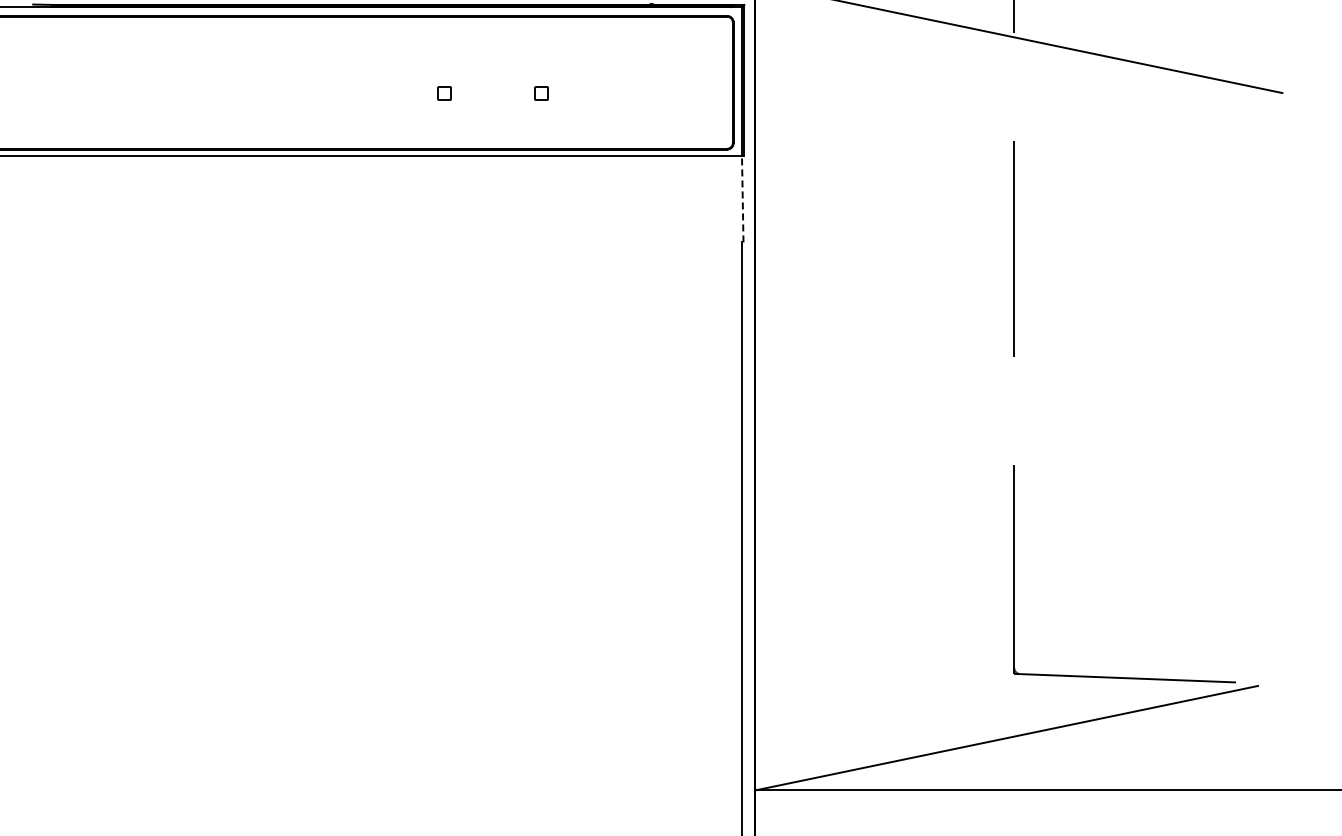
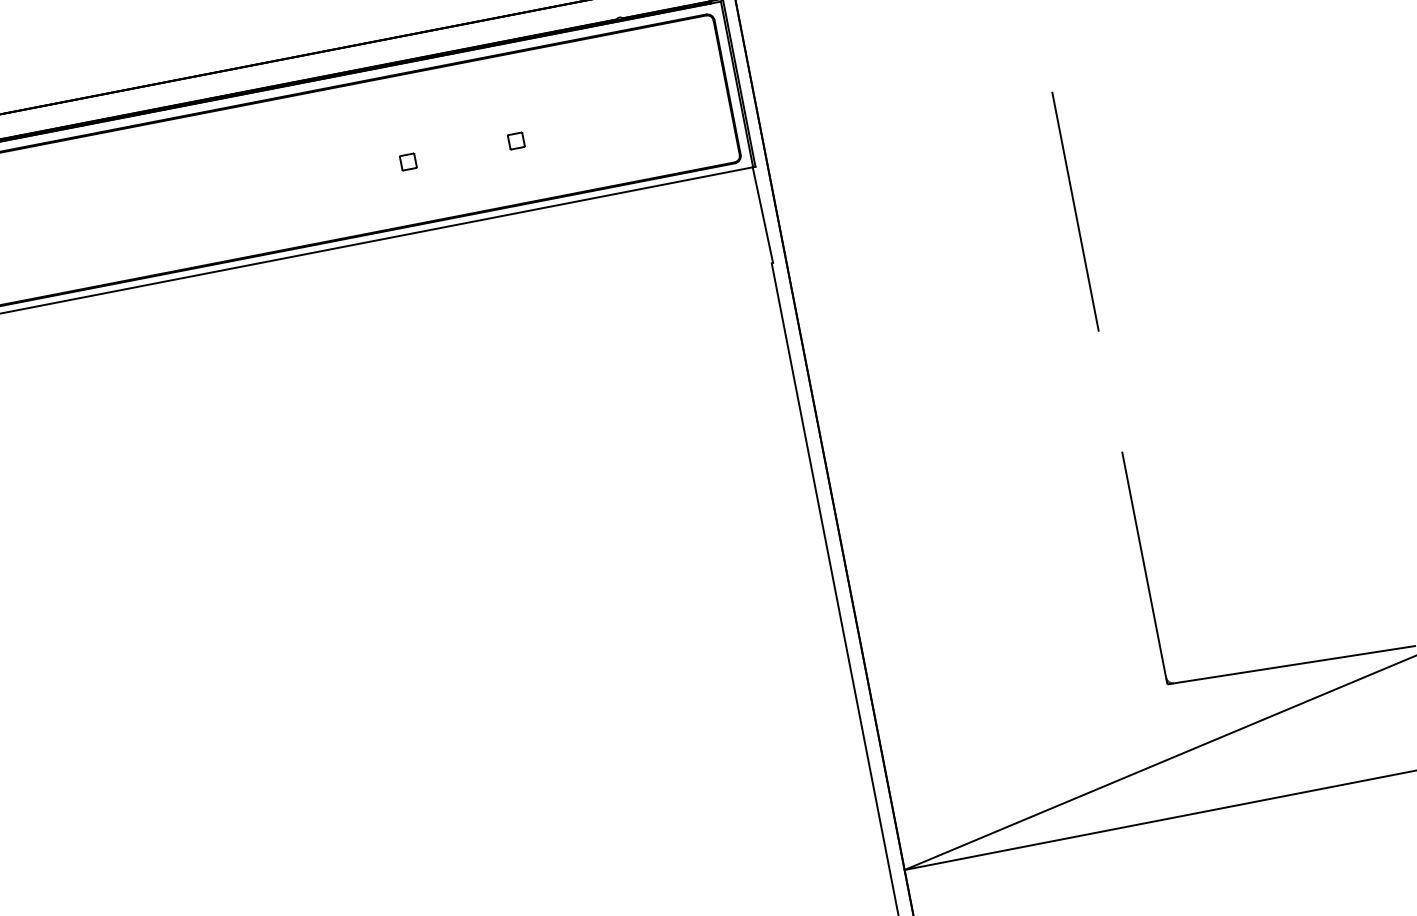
line: (742, 198) -> (762, 214), dashed -> solid

